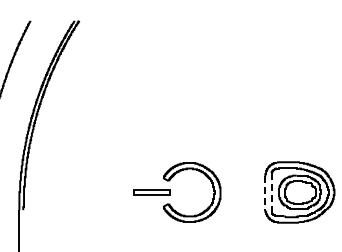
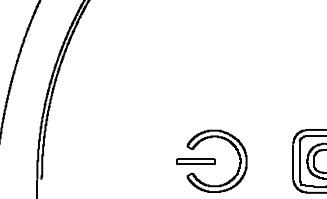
part: (151, 192) -> (195, 161), moved
line: (271, 192) -> (299, 161), dashed -> solid
line: (265, 194) -> (293, 163), dashed -> solid

